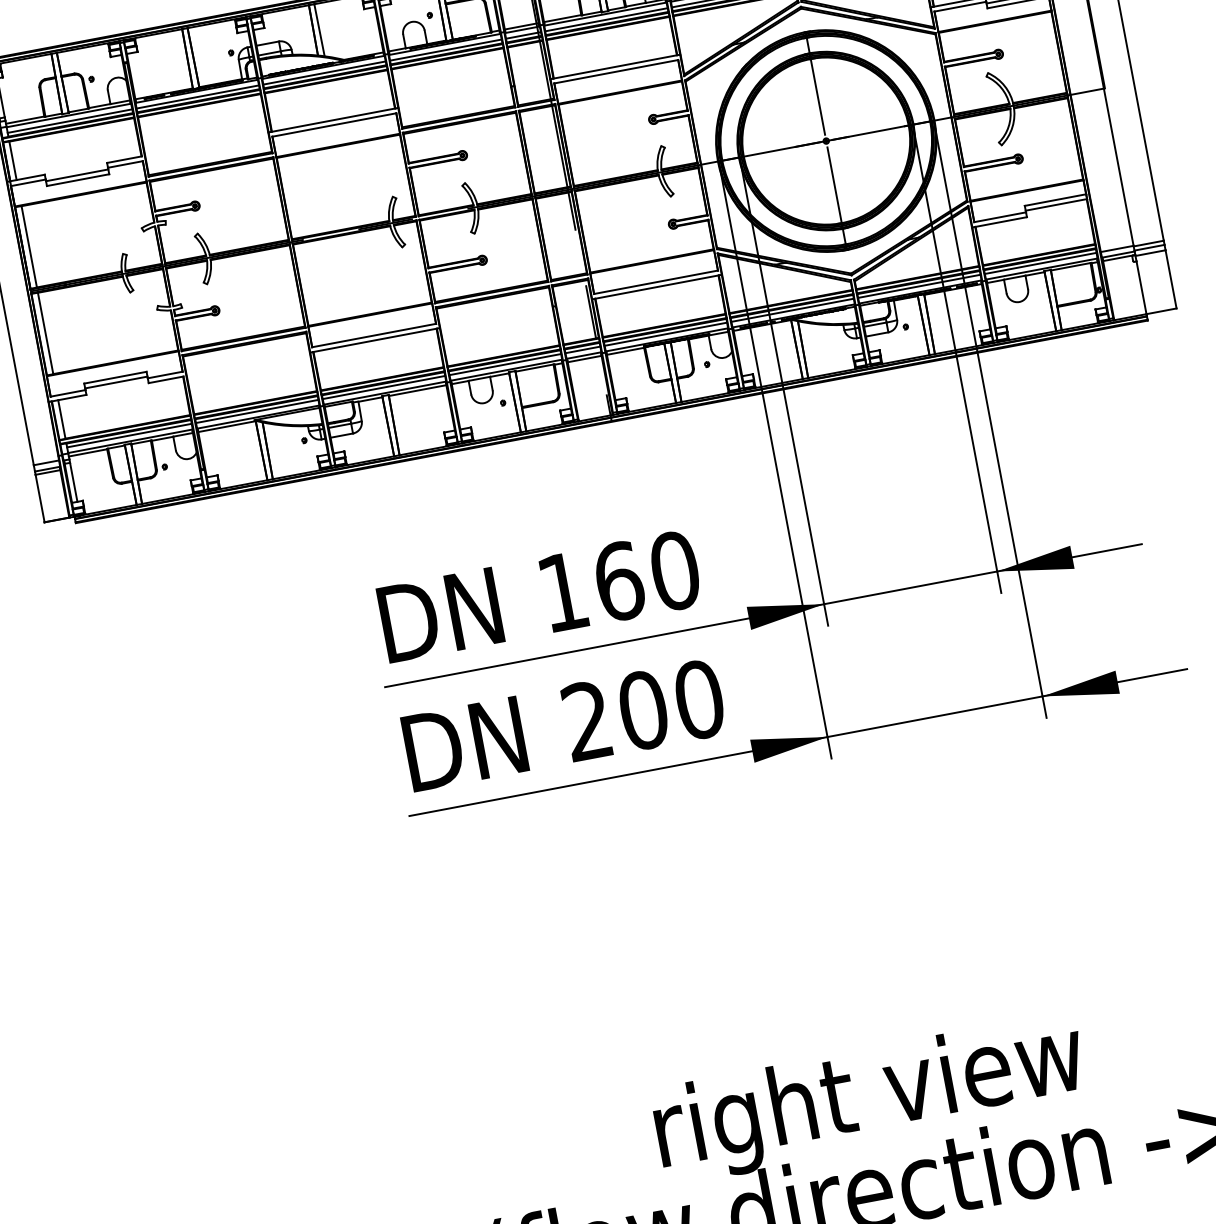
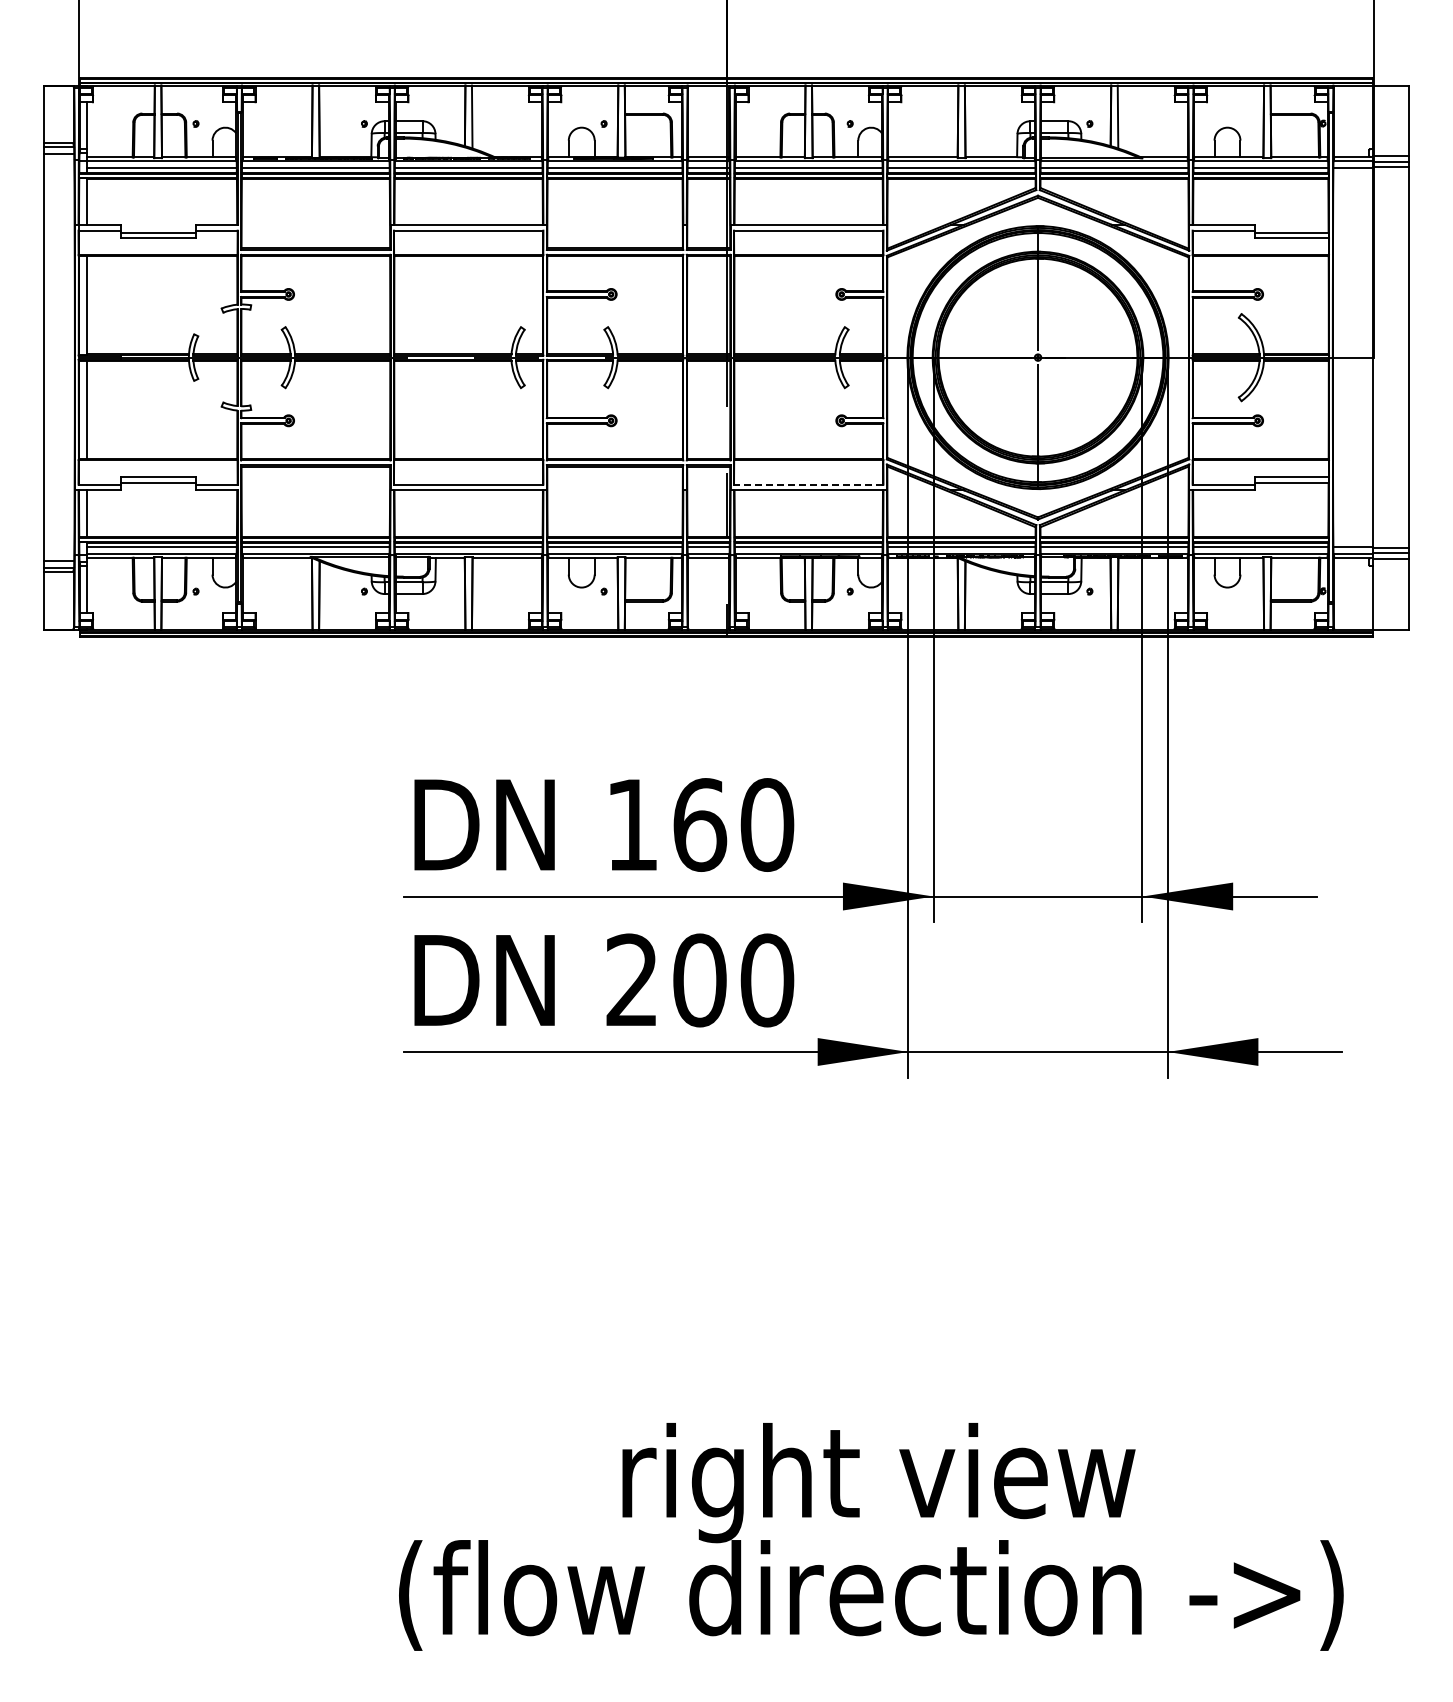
line: (655, 282) -> (808, 484), solid -> dashed

